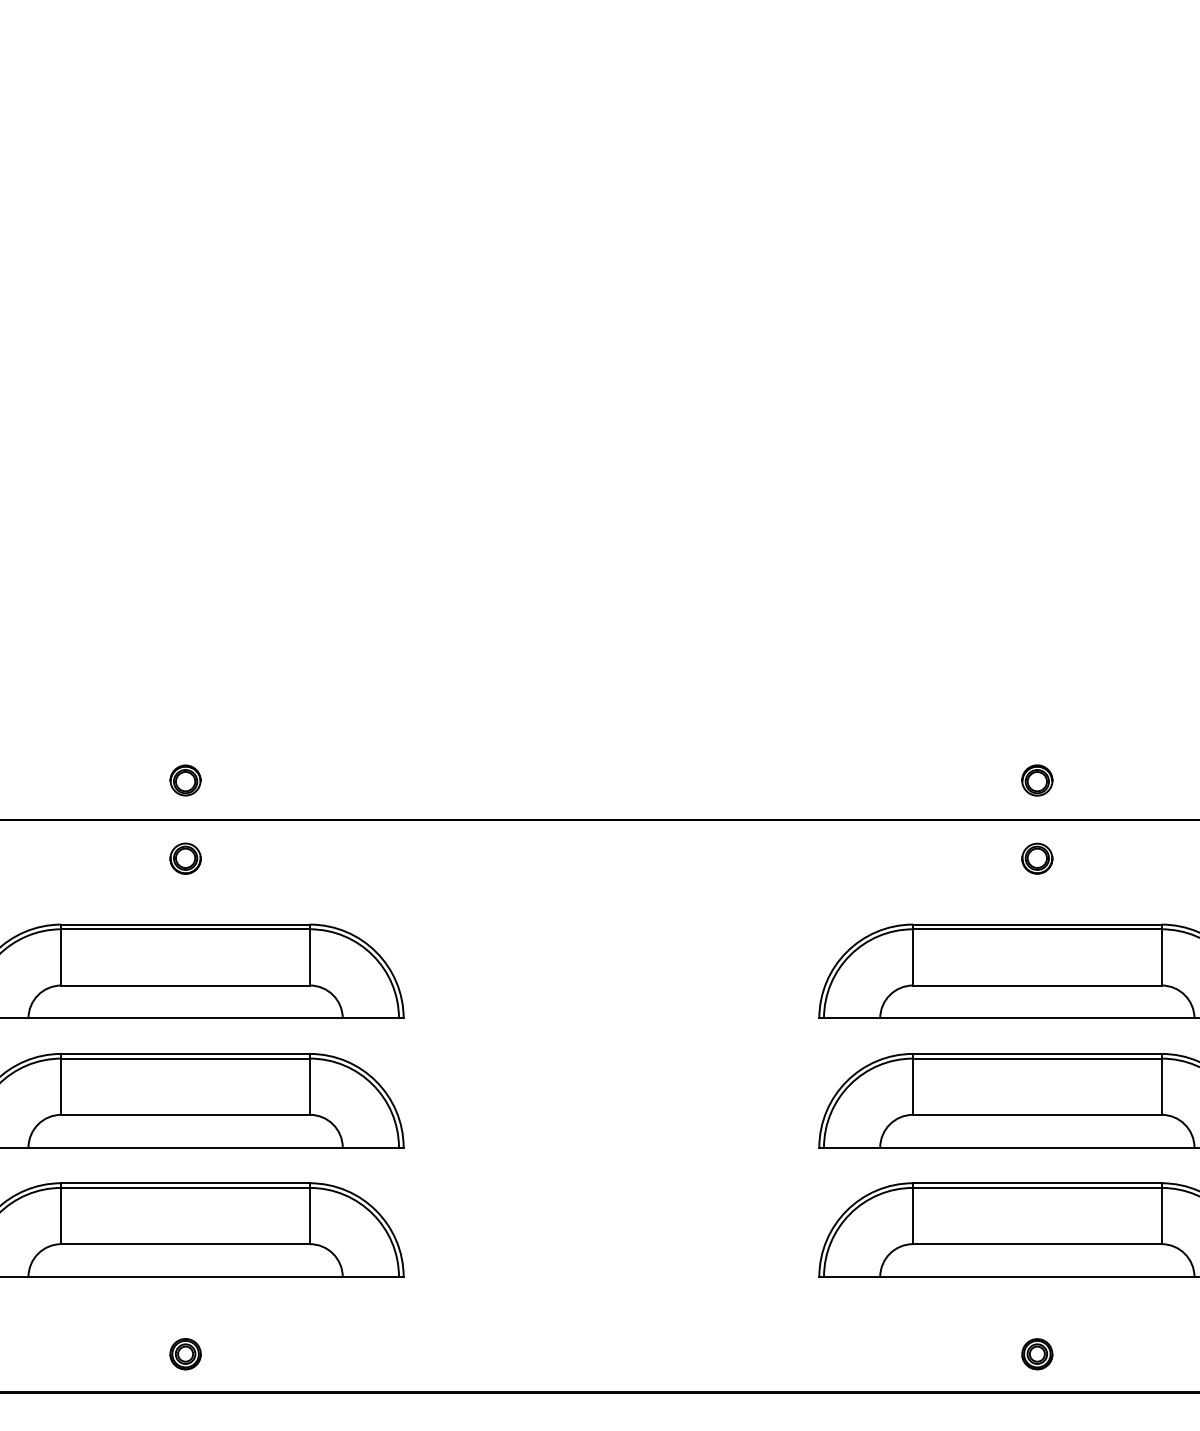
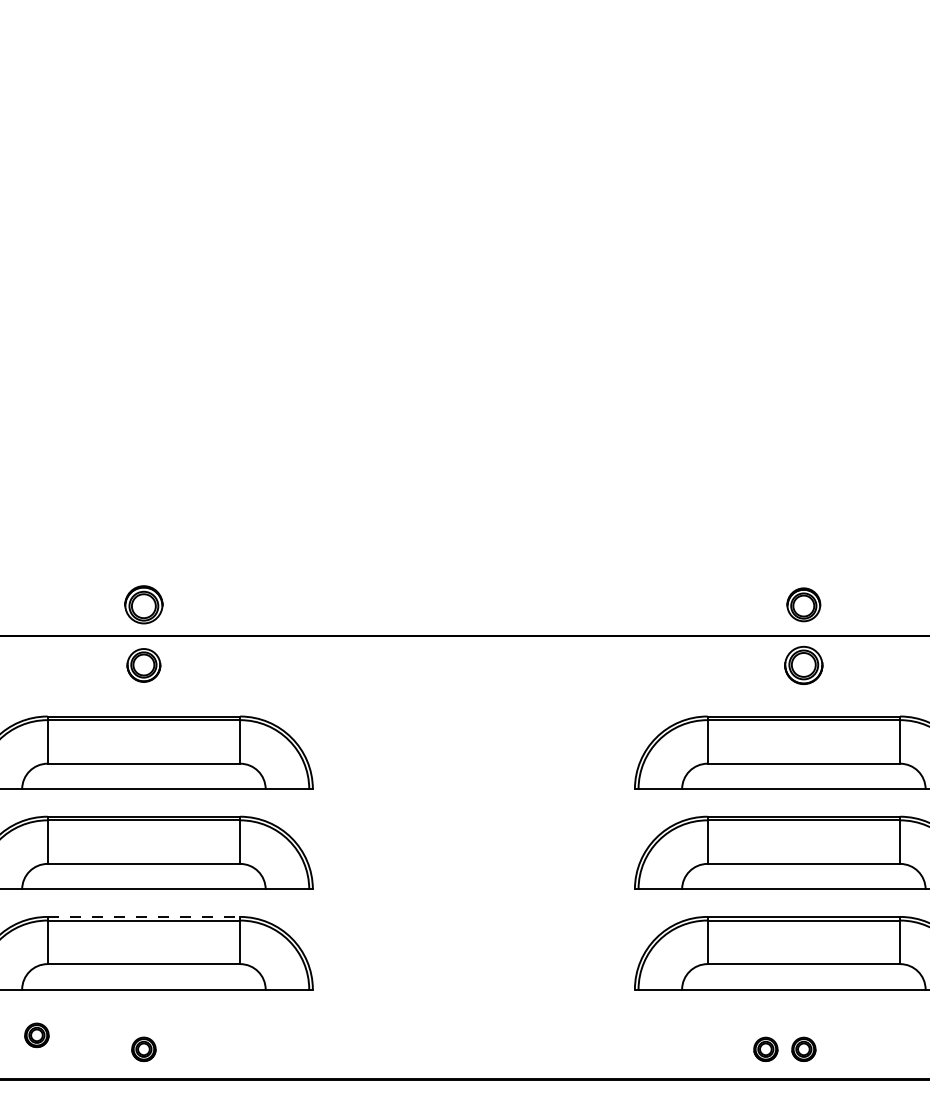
part: (185, 780) -> (143, 604), size x1.6
part: (1036, 780) -> (803, 604), size x1.4
part: (185, 858) -> (143, 665), size x1.4
part: (1036, 858) -> (803, 665), size x1.6
line: (186, 1182) -> (144, 916), solid -> dashed
part: (46, 1336) -> (36, 1035), added
part: (987, 1353) -> (765, 1048), added

